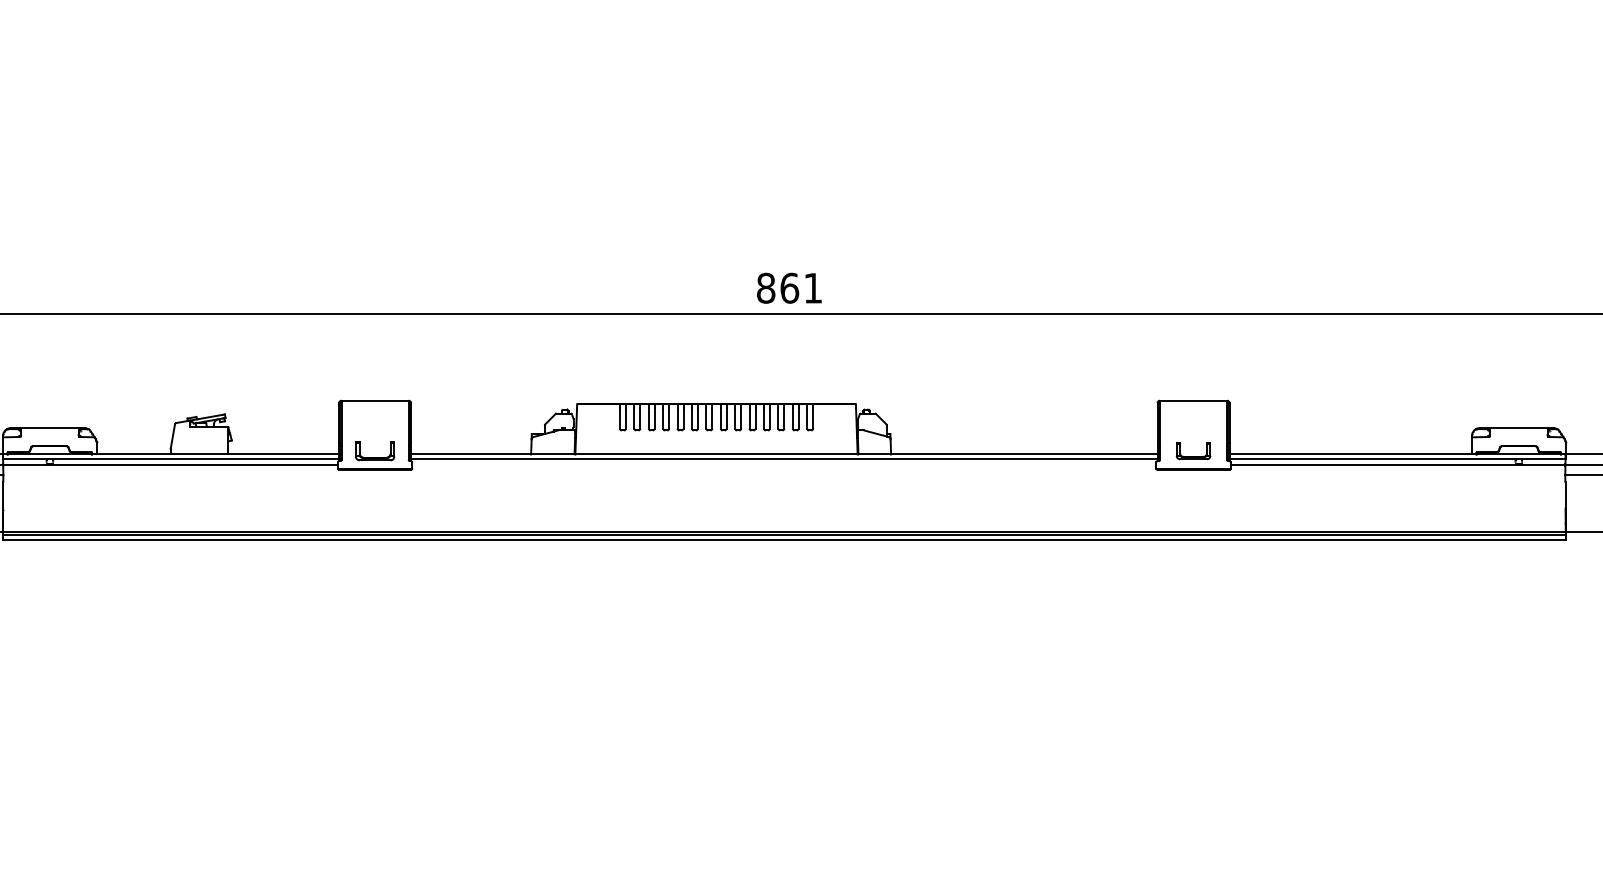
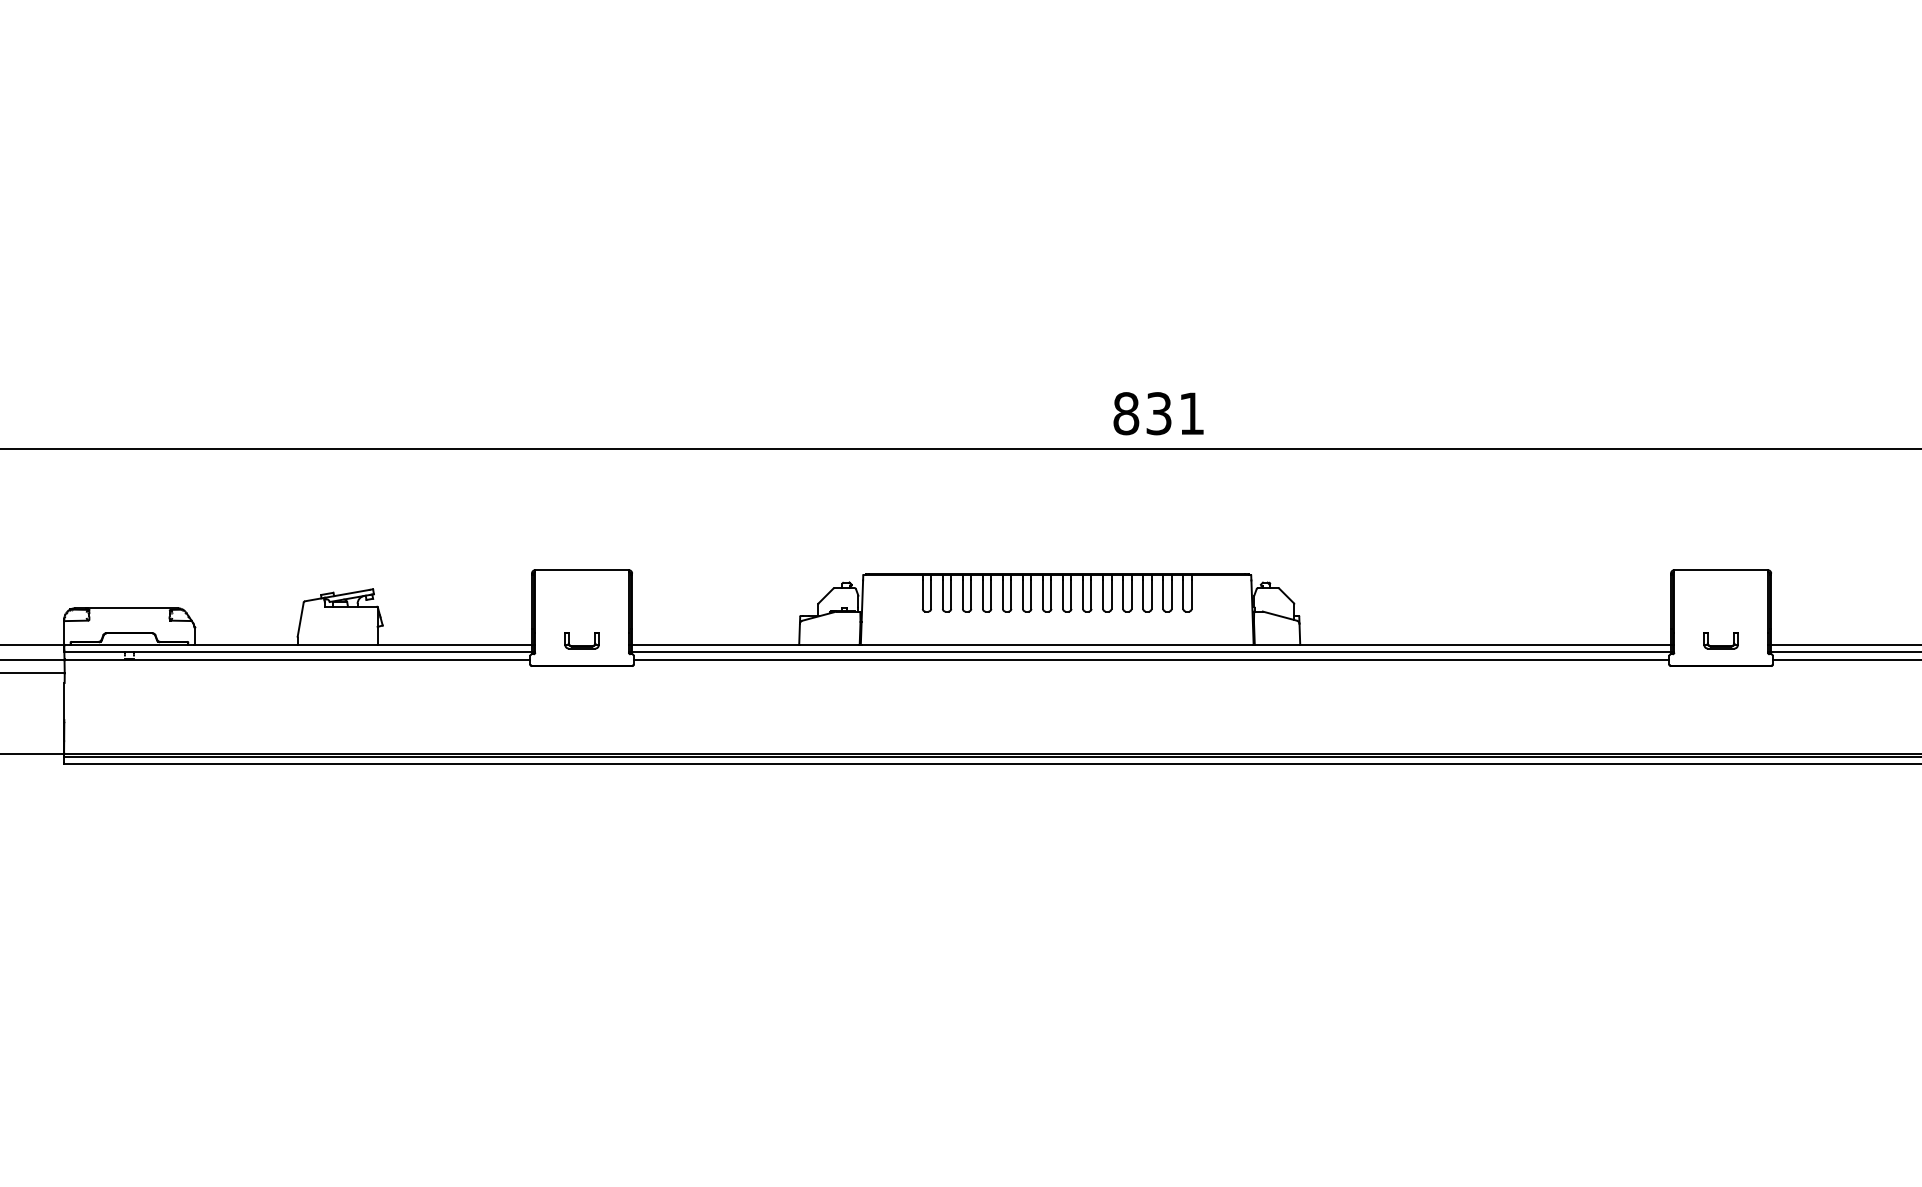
text: (789, 287) -> (1158, 412), 861 -> 831
part: (374, 451) -> (581, 640), size x0.62
part: (1193, 451) -> (1721, 640), size x0.71
line: (784, 465) -> (1151, 660), added

